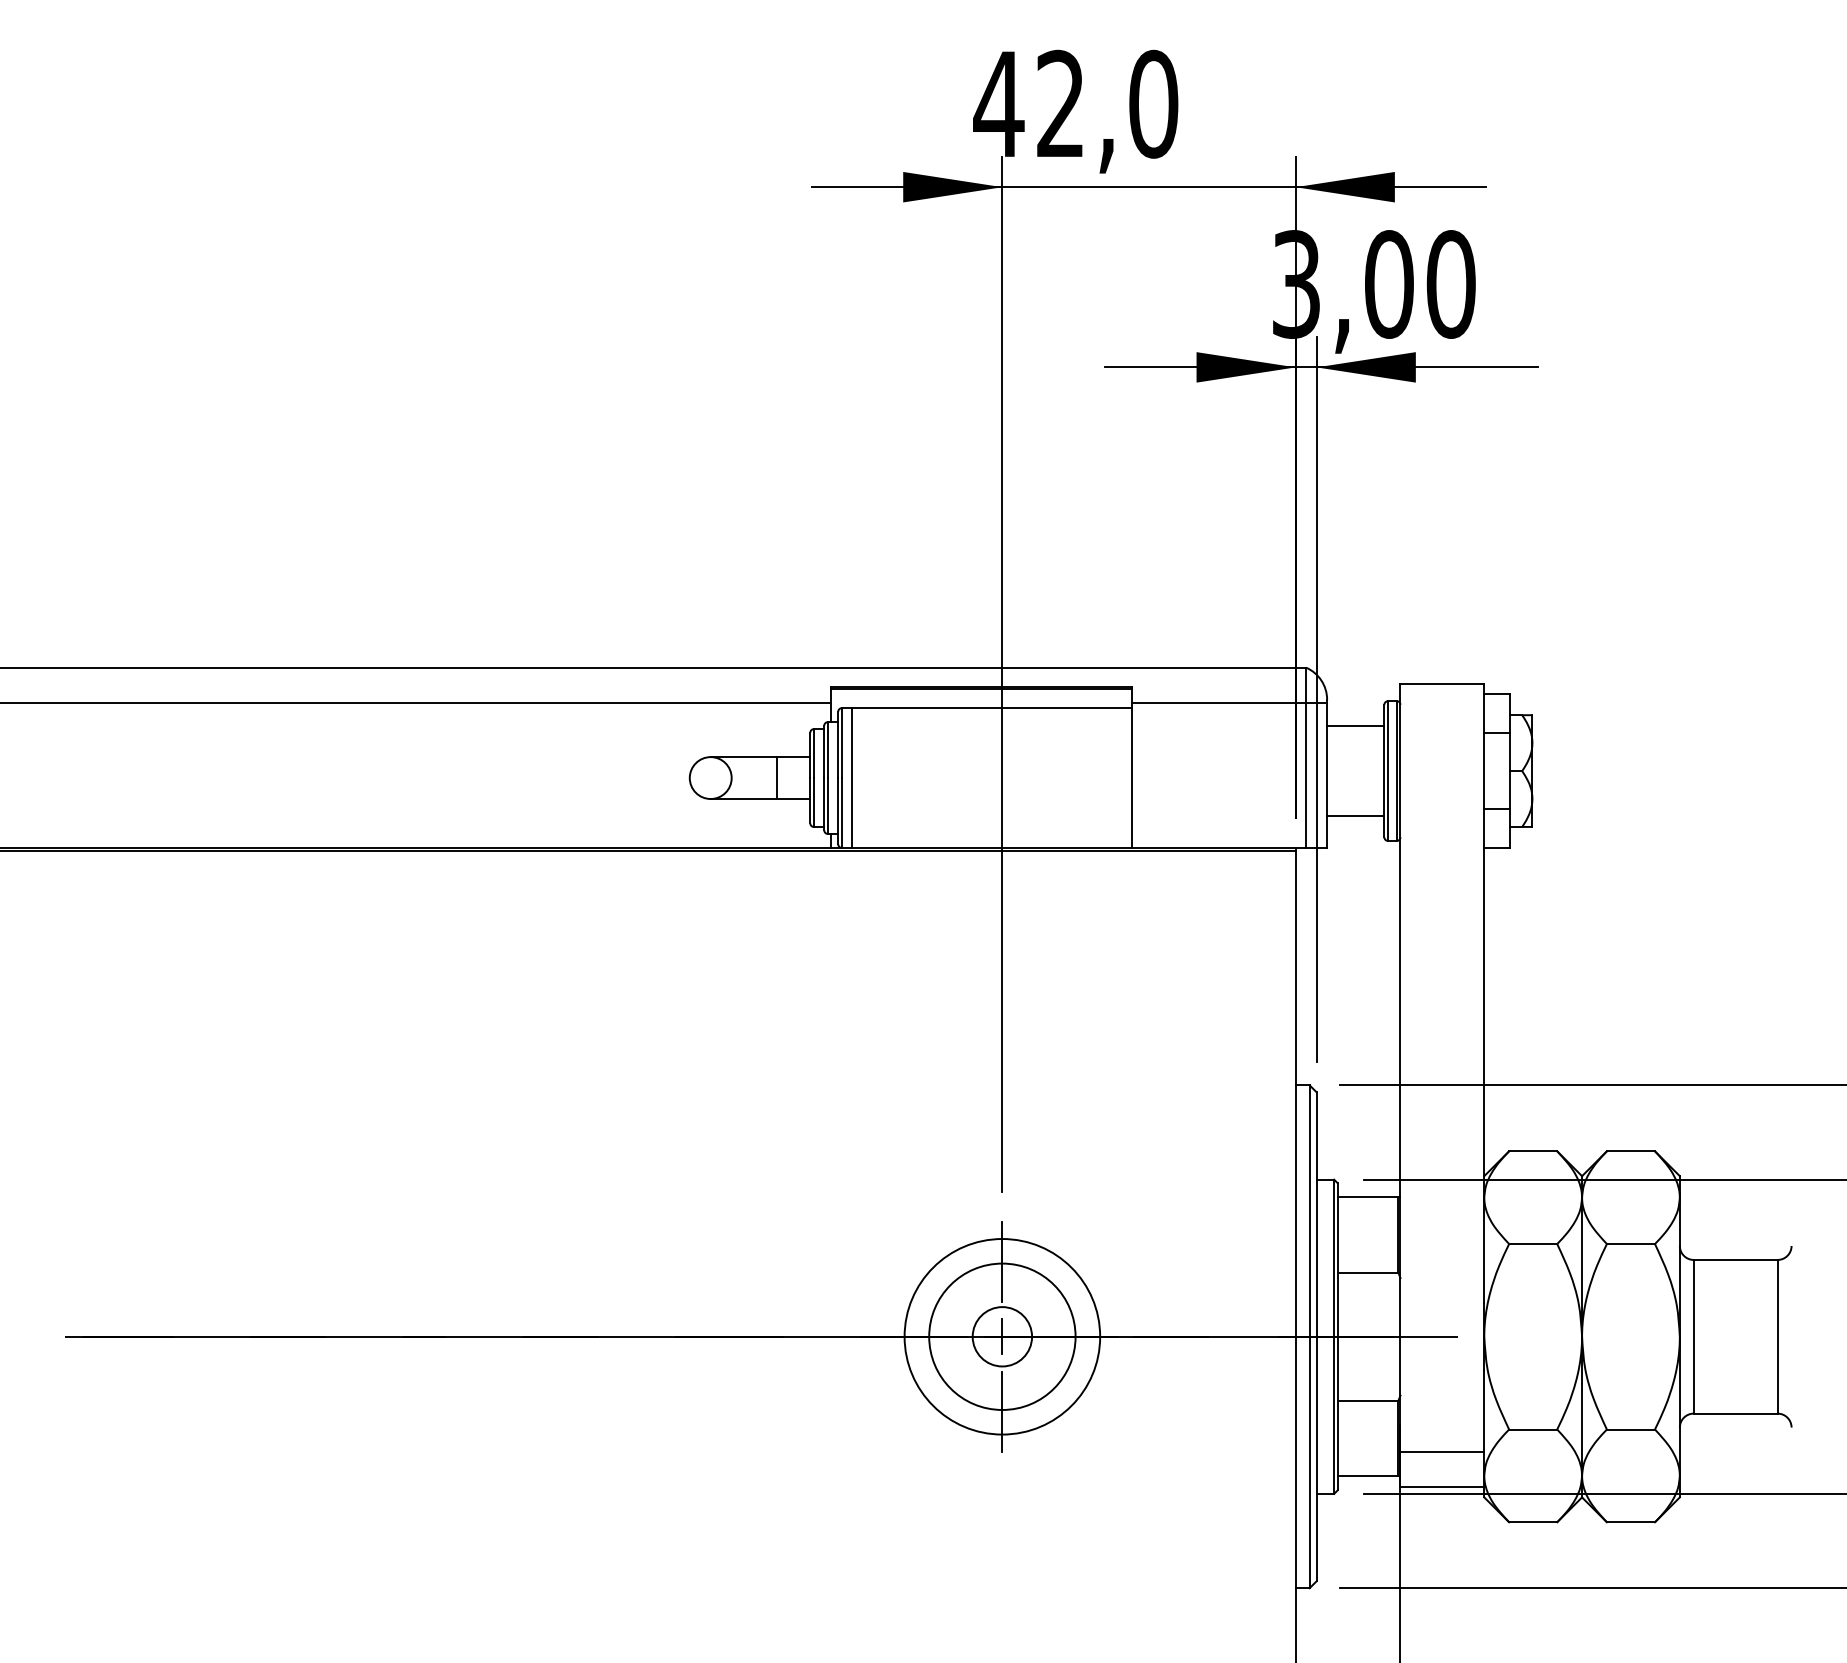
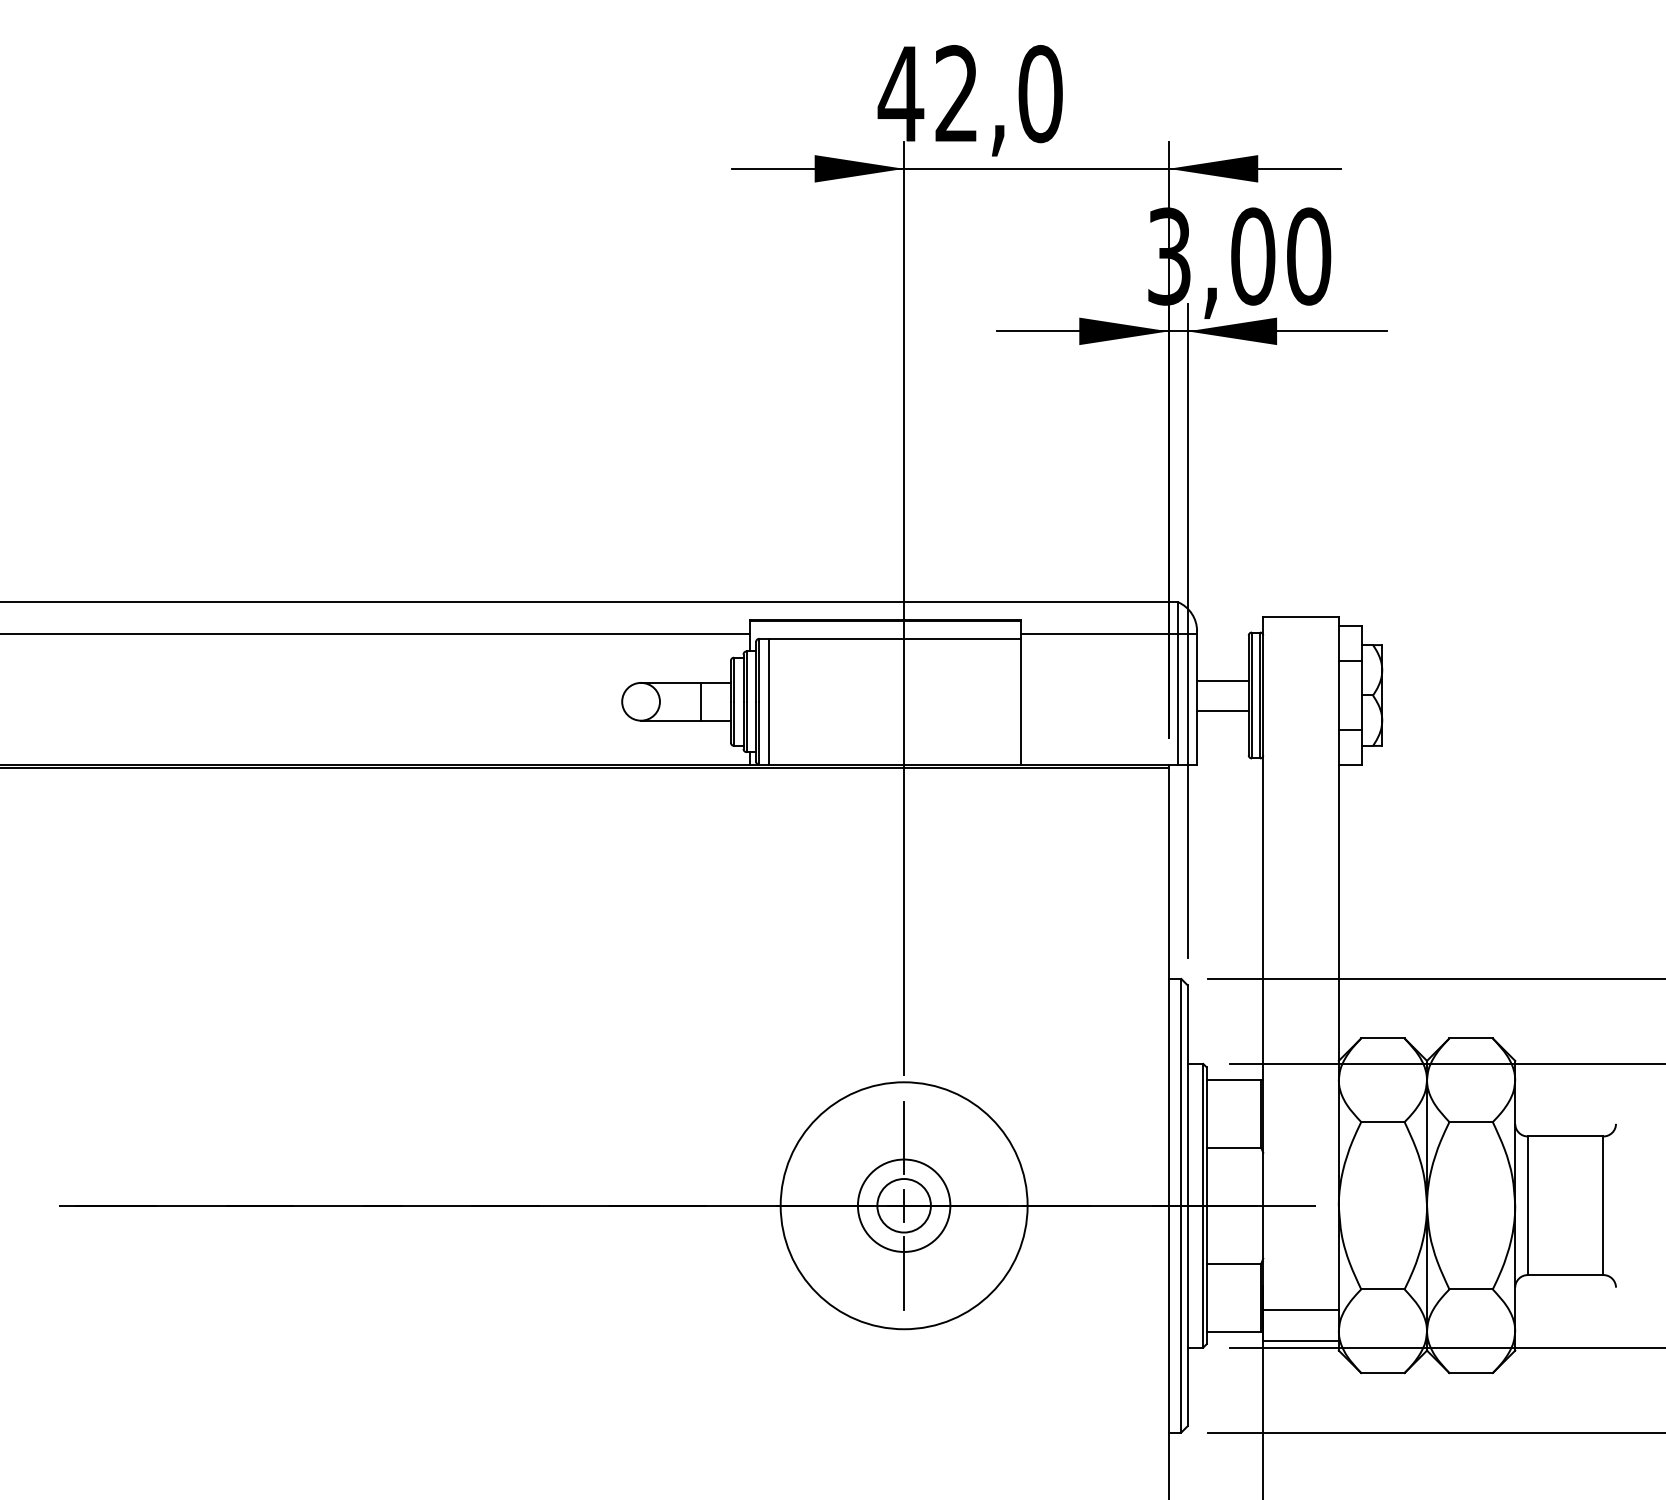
line: (1355, 725) -> (1222, 711), moved
line: (1355, 816) -> (1222, 681), moved
circle: (1002, 1336) -> (904, 1205), size x0.7
circle: (1002, 1336) -> (904, 1205), size x1.4

